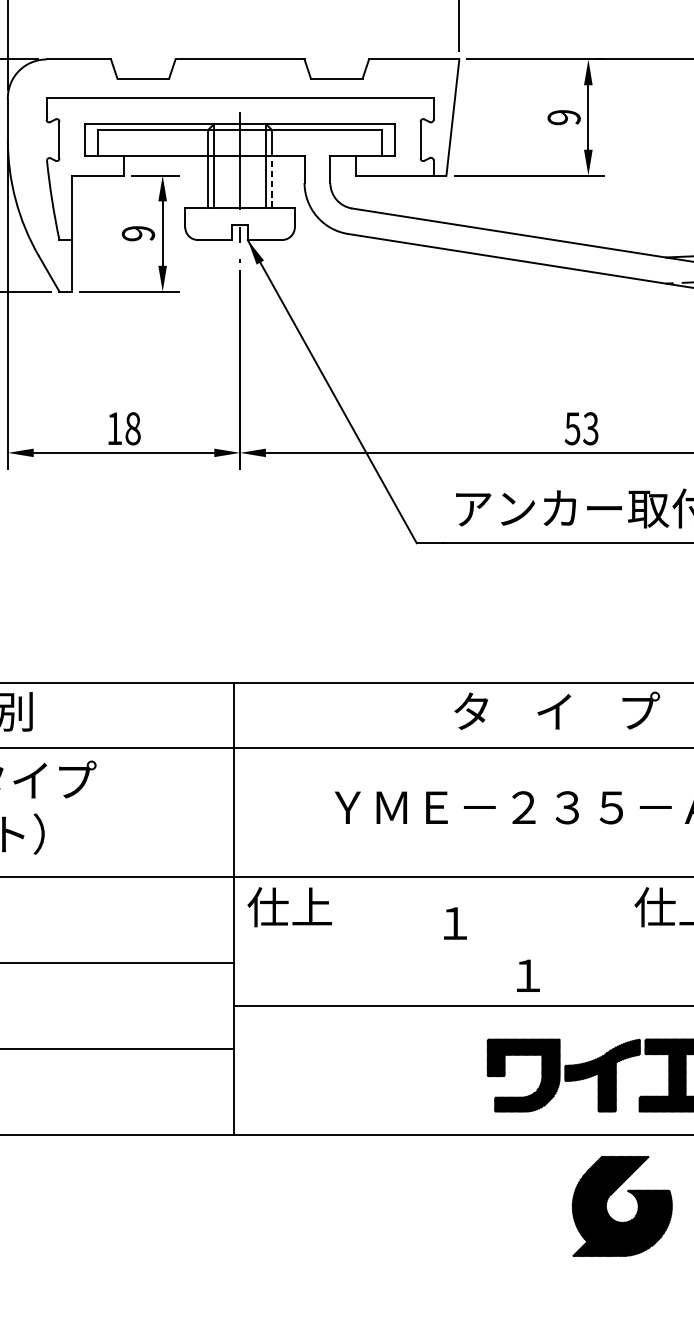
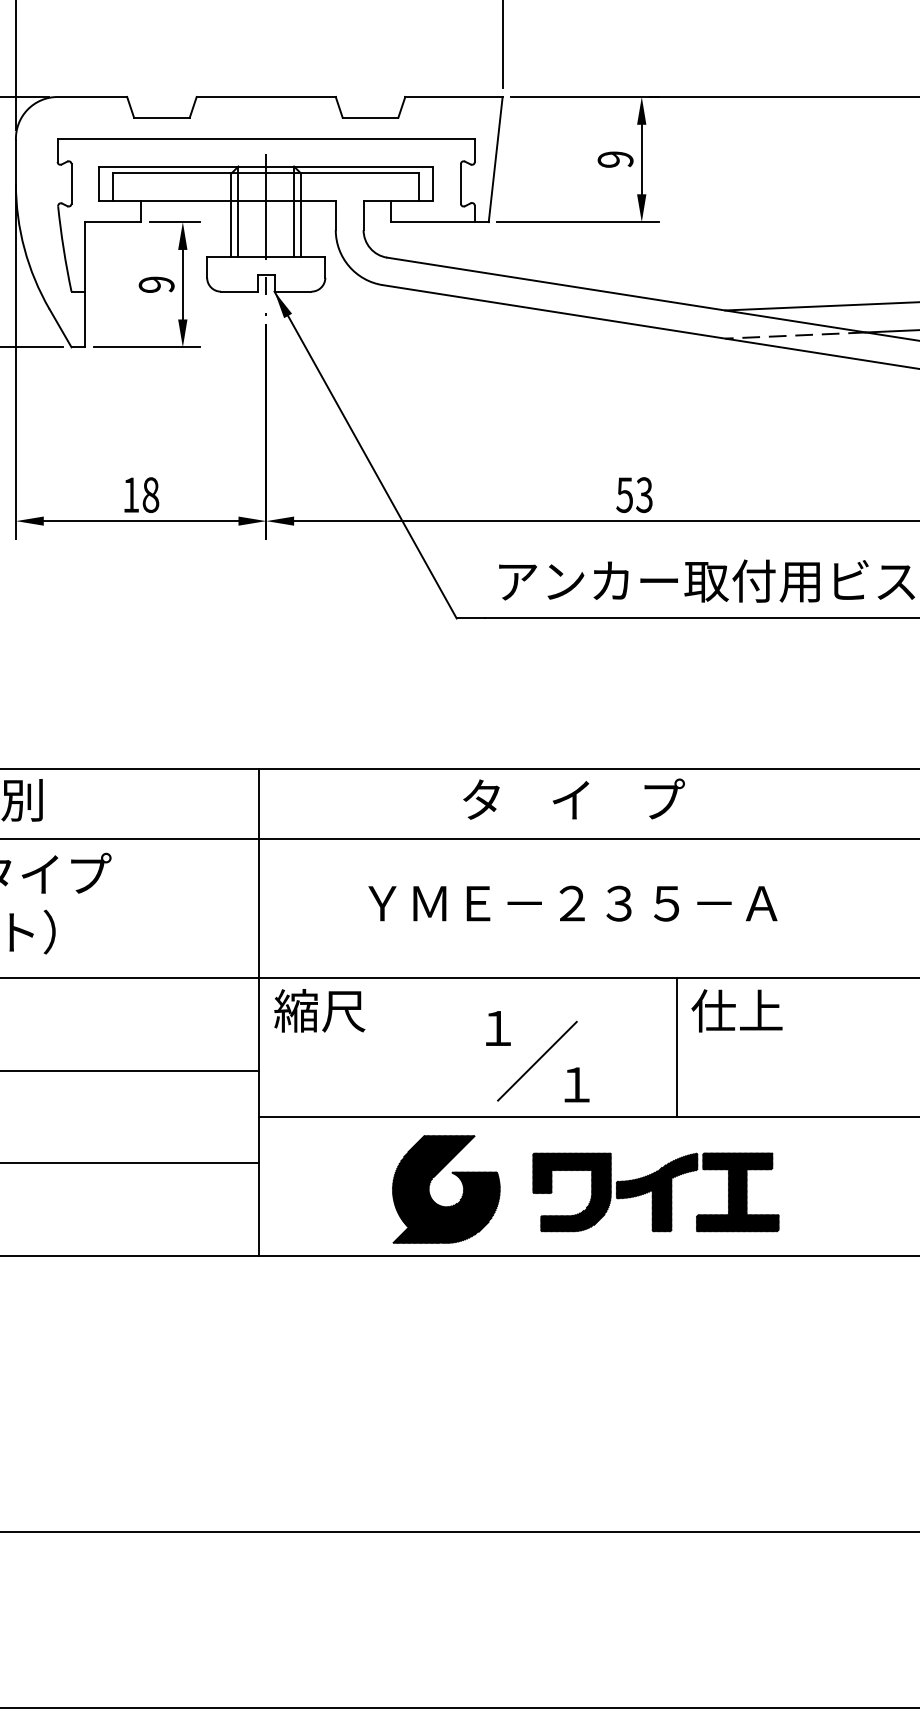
line: (272, 182) -> (301, 229), dashed -> solid
text: (556, 710) -> (573, 798), moved
text: (289, 906) -> (319, 1010), 仕上 -> 縮尺
line: (620, 940) -> (676, 1046), added
line: (491, 953) -> (537, 1060), added
part: (637, 1203) -> (462, 1186), moved

